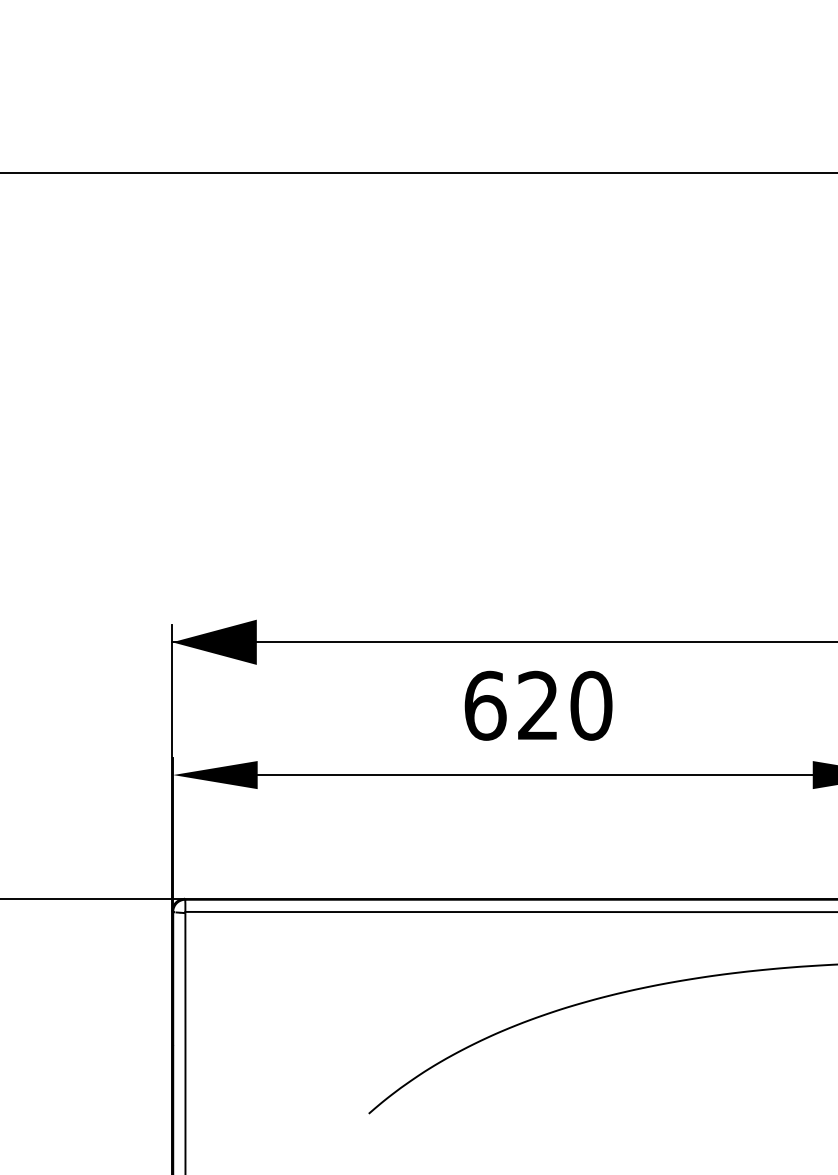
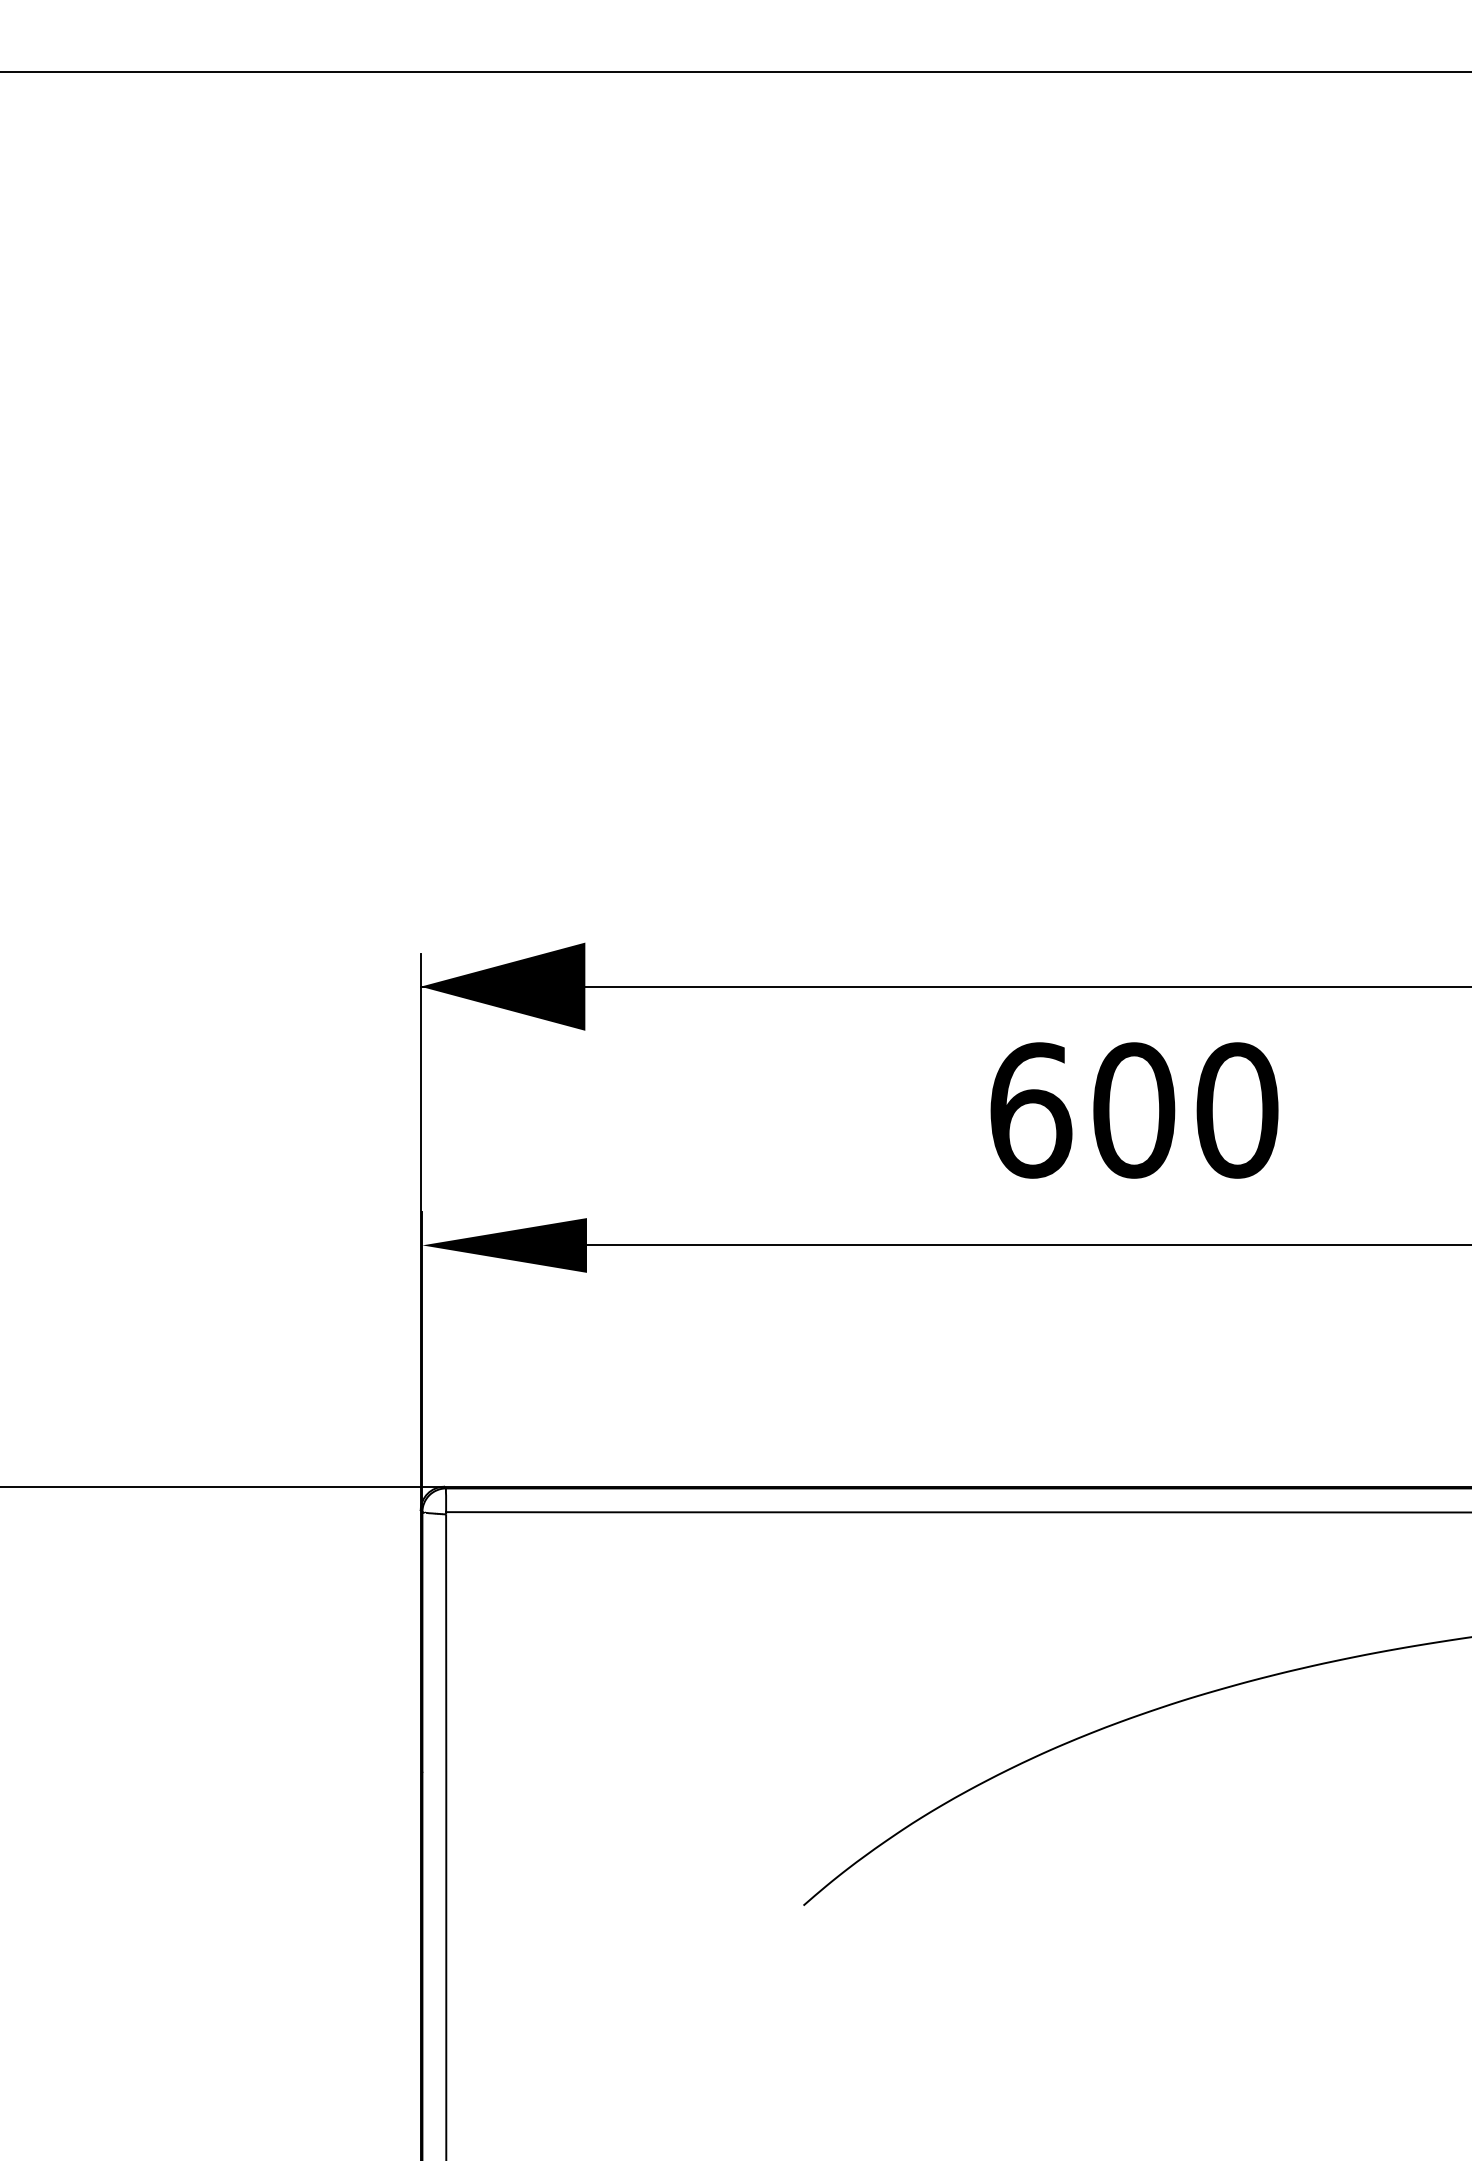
text: (538, 705) -> (1134, 1109), 620 -> 600

